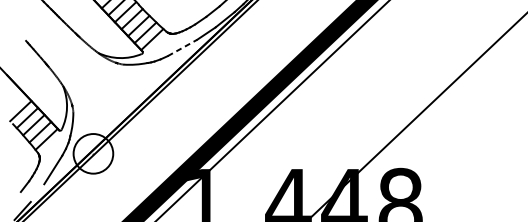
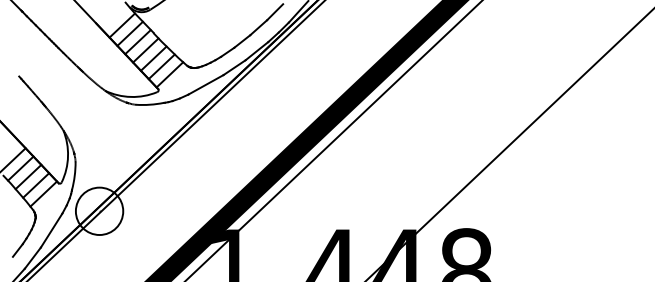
line: (182, 47) -> (206, 84), dashed -> solid
line: (37, 192) -> (32, 257), added

